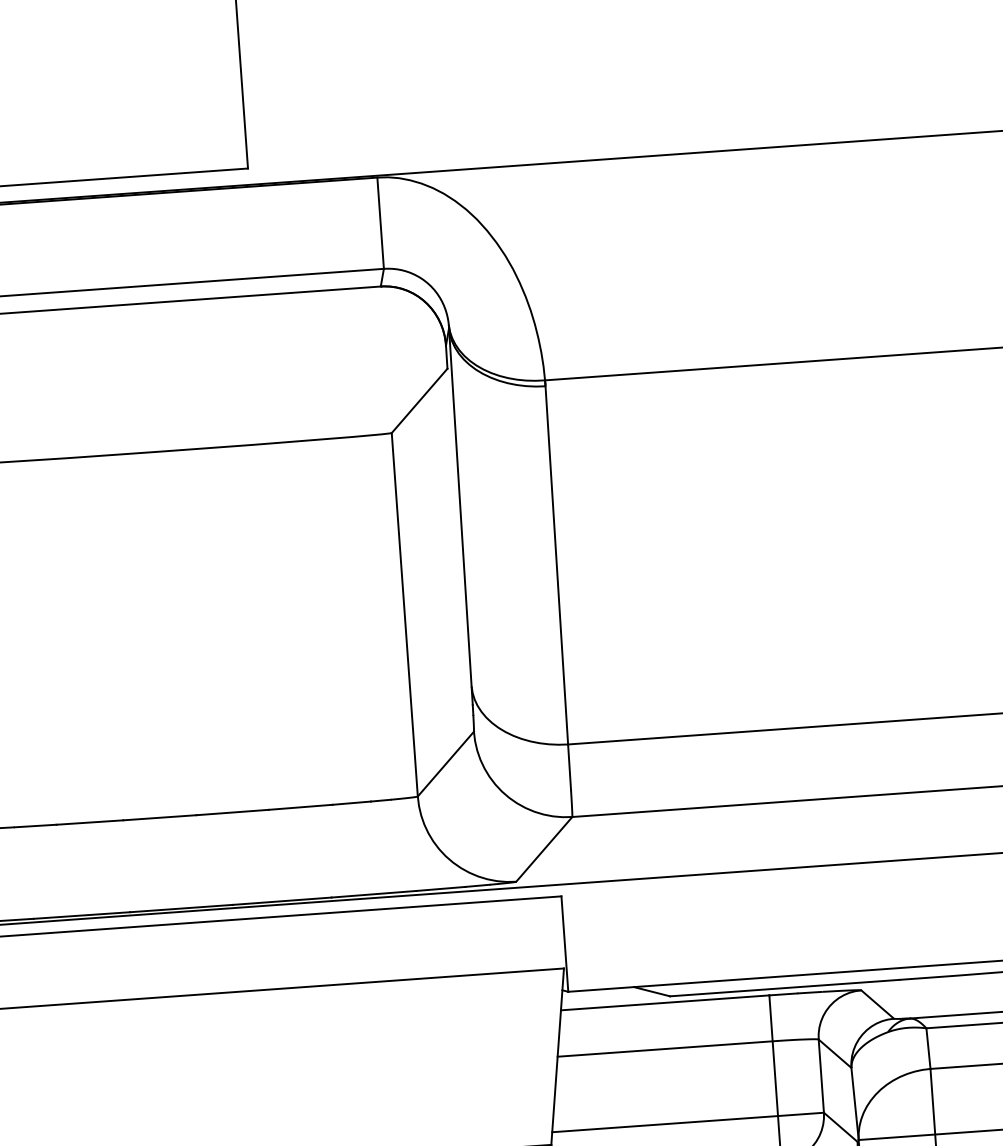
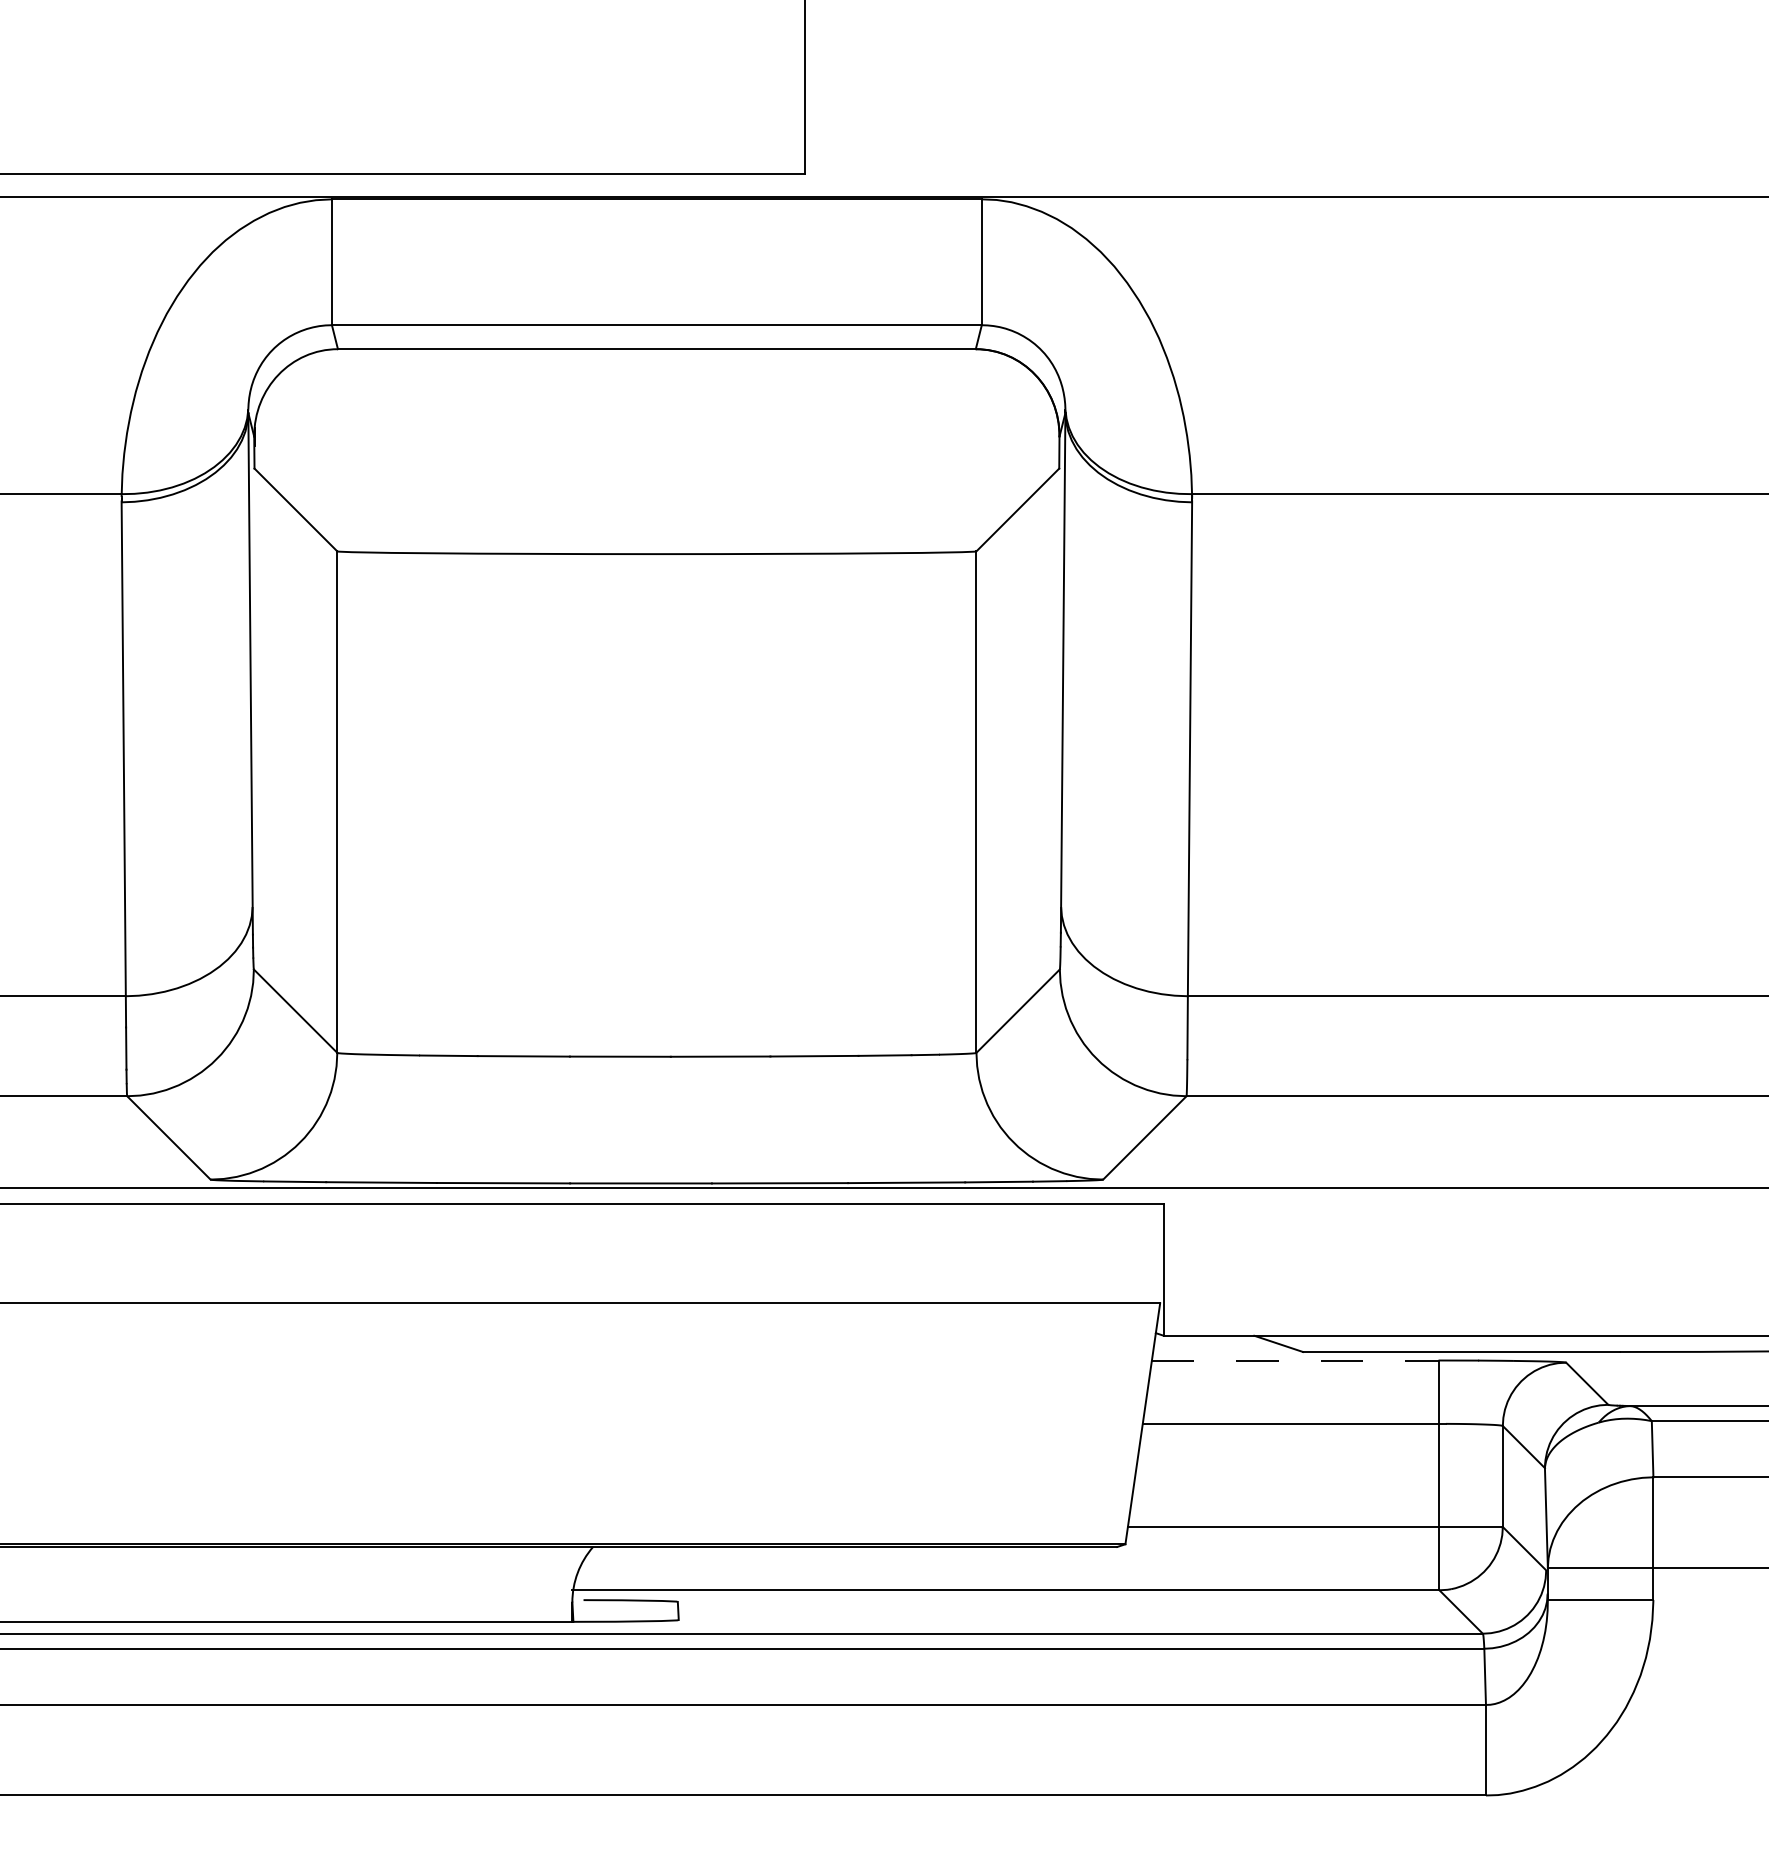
line: (665, 1002) -> (1295, 1360), solid -> dashed

